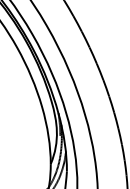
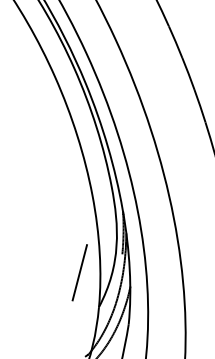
line: (38, 146) -> (78, 271), added

